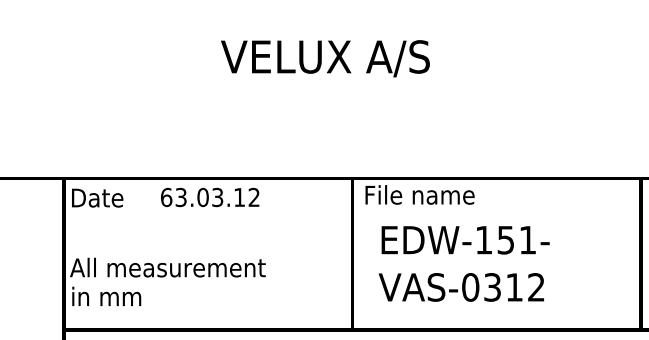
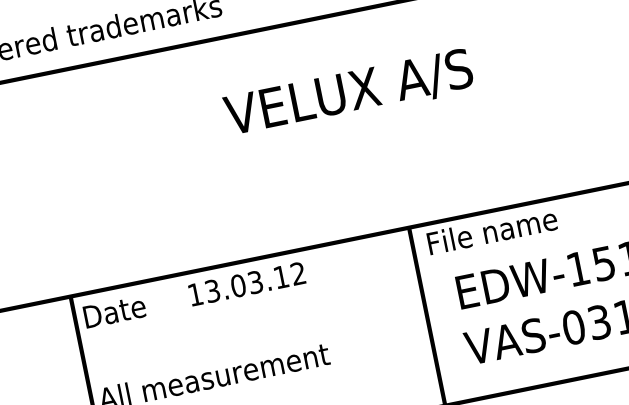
text: (166, 197) -> (195, 294), 63.03.12 -> 13.03.12

